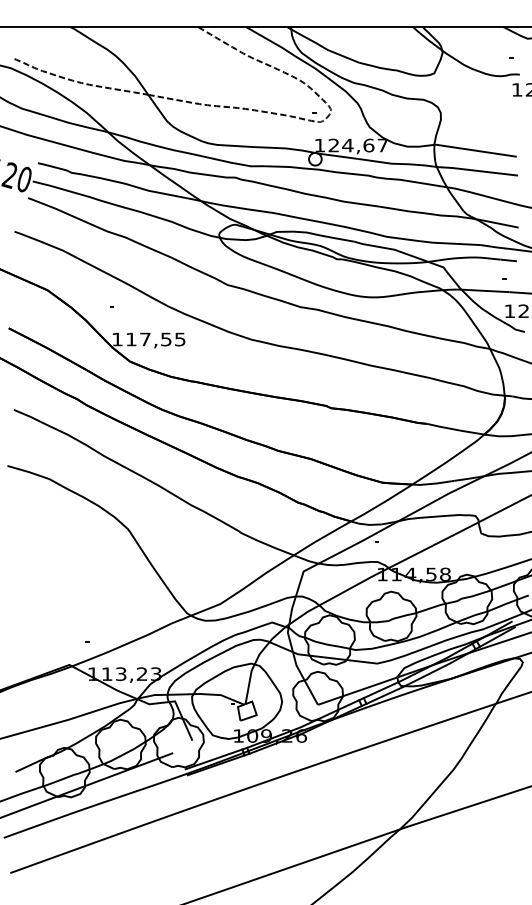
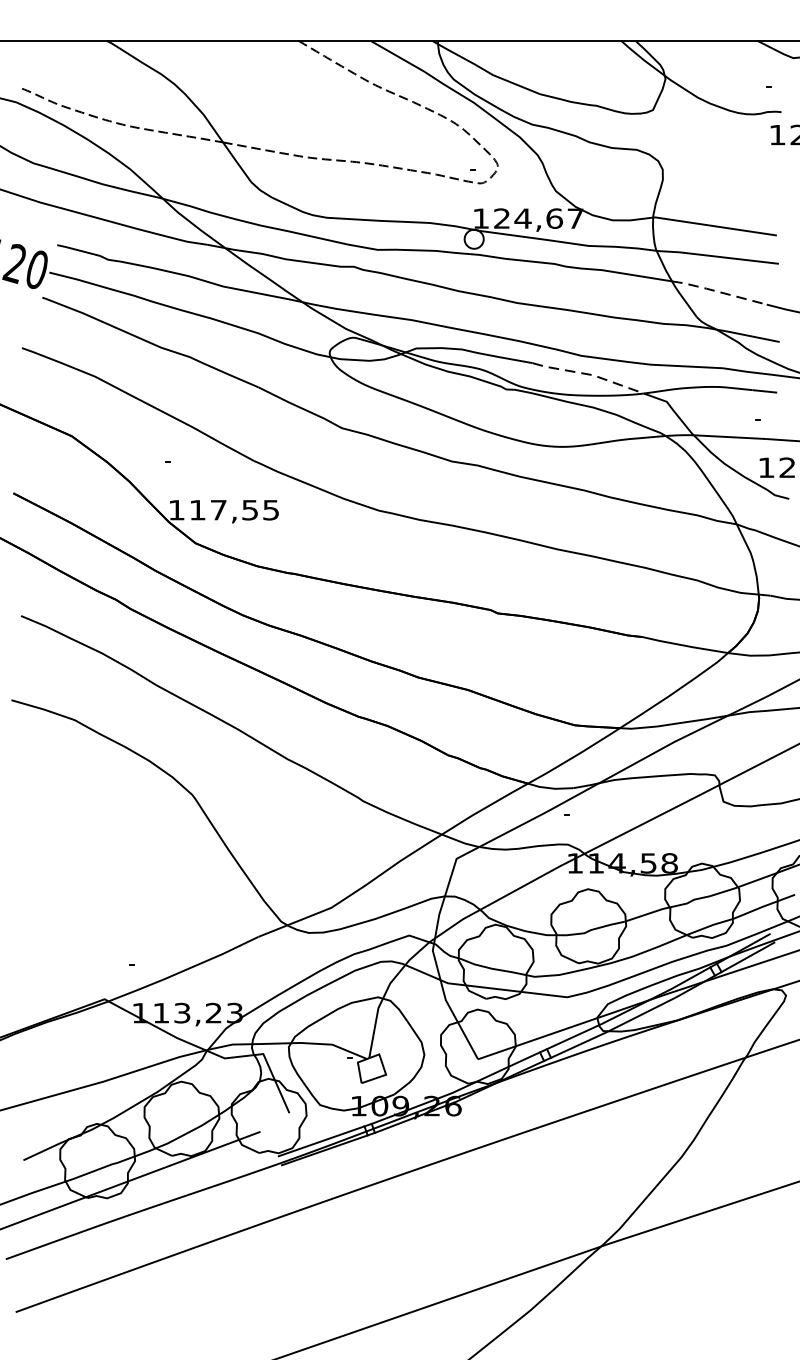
line: (477, 194) -> (717, 292), solid -> dashed
line: (391, 249) -> (588, 374), solid -> dashed

